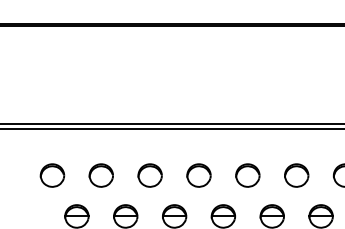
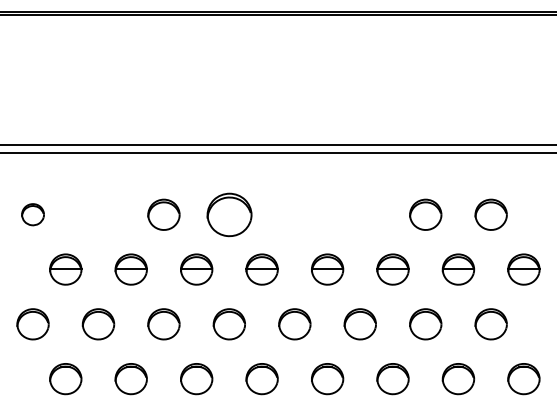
part: (52, 175) -> (32, 214), size x0.7
part: (101, 175) -> (98, 214), removed
part: (198, 175) -> (228, 214), size x1.4
part: (247, 175) -> (294, 214), removed
part: (296, 175) -> (359, 214), removed

